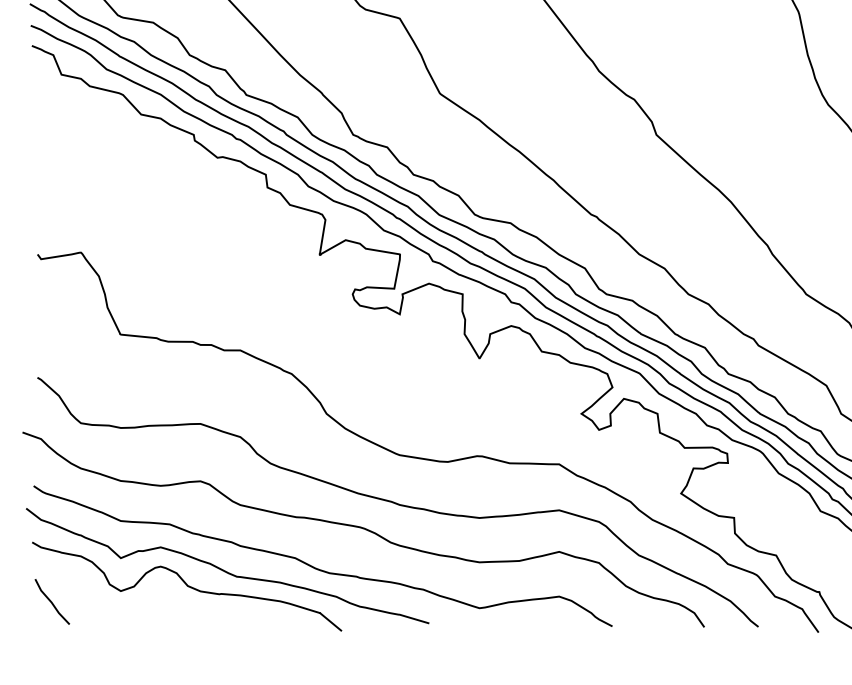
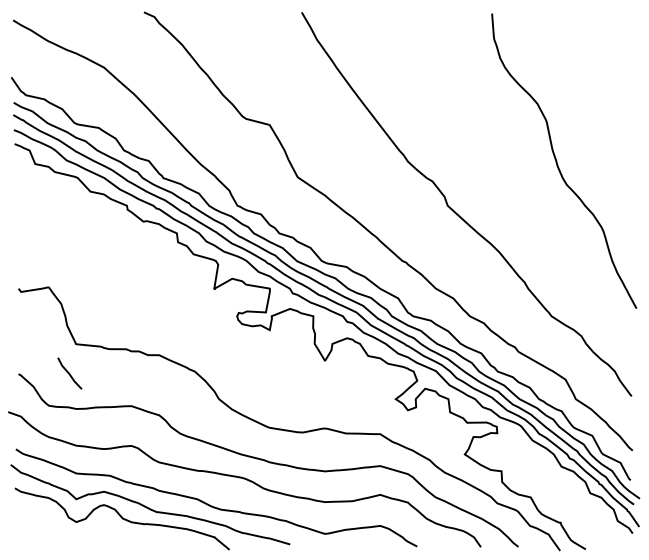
line: (51, 601) -> (69, 373), moved

